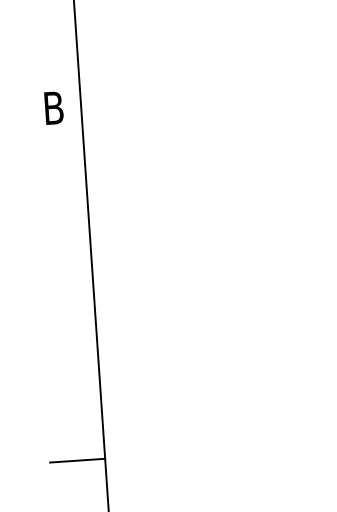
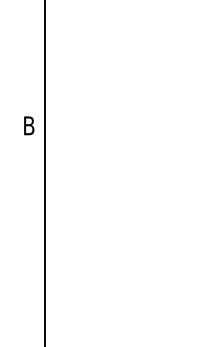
line: (76, 459) -> (28, 328), removed

